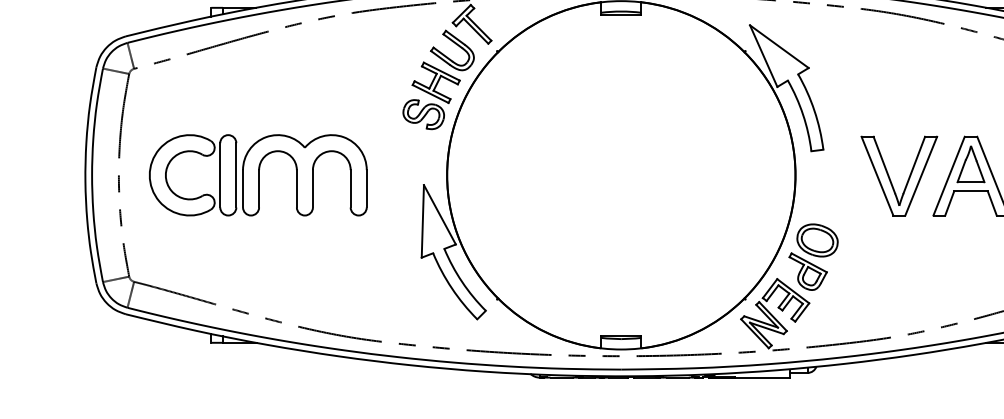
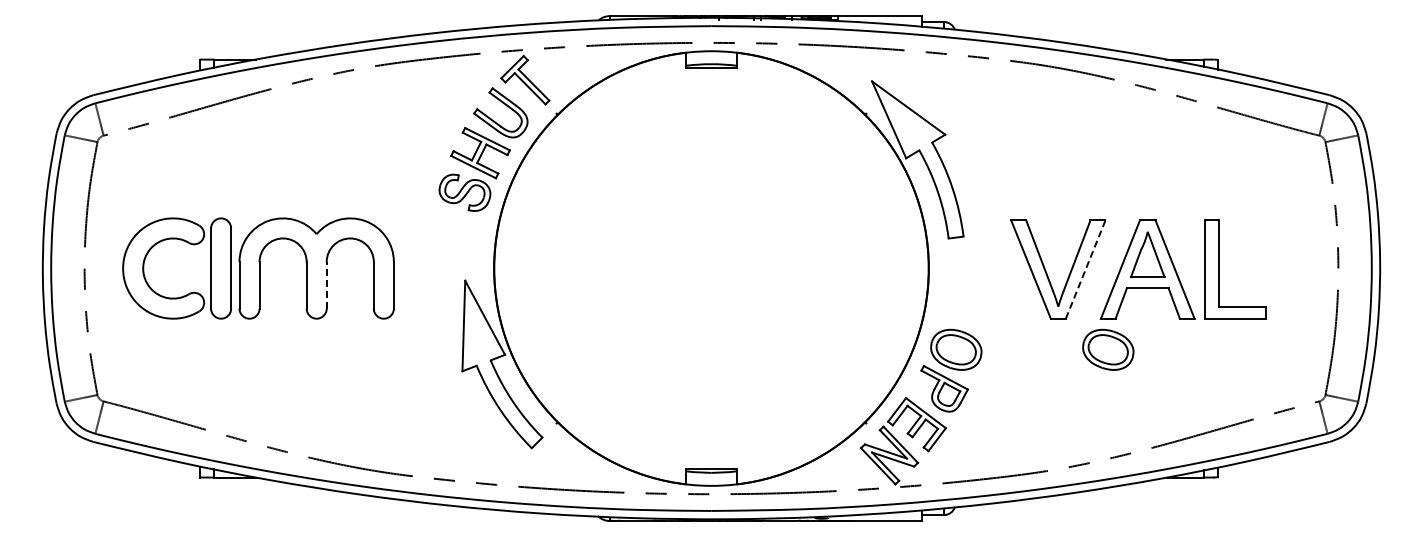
line: (921, 176) -> (1085, 269), solid -> dashed
line: (312, 188) -> (326, 284), solid -> dashed
part: (939, 240) -> (1108, 349), added

